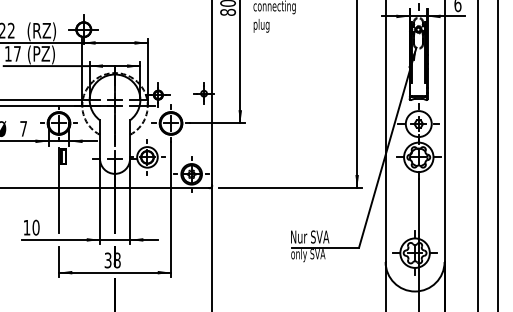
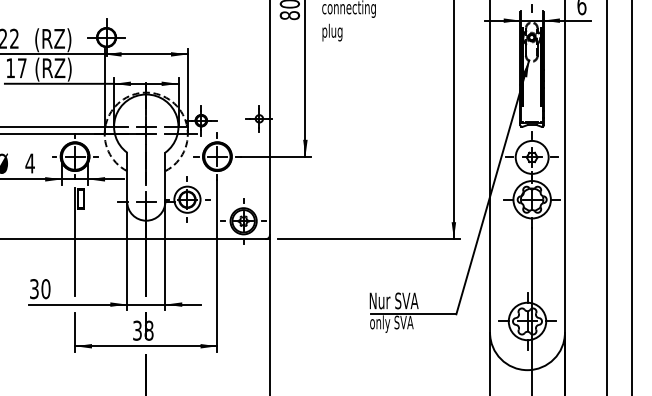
text: (45, 54) -> (57, 69), (PZ) -> (RZ)
text: (23, 128) -> (29, 163), 7 -> 4
text: (26, 227) -> (33, 288), 10 -> 30

